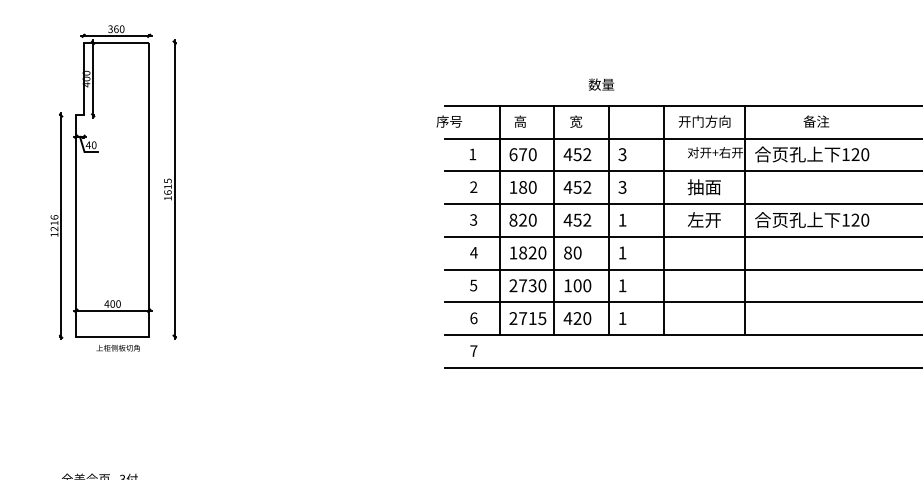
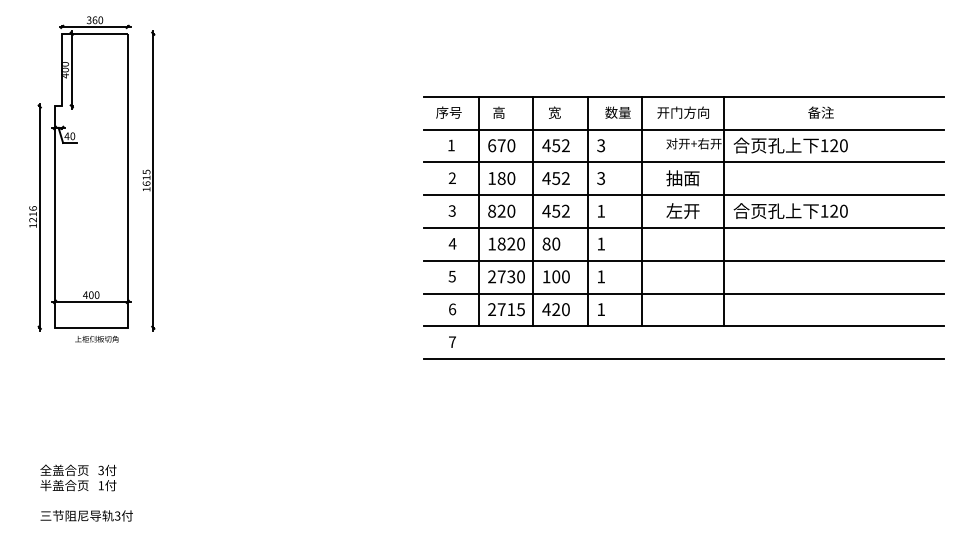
text: (600, 84) -> (617, 112), moved
text: (448, 121) -> (448, 112), moved
text: (815, 121) -> (820, 112), moved

